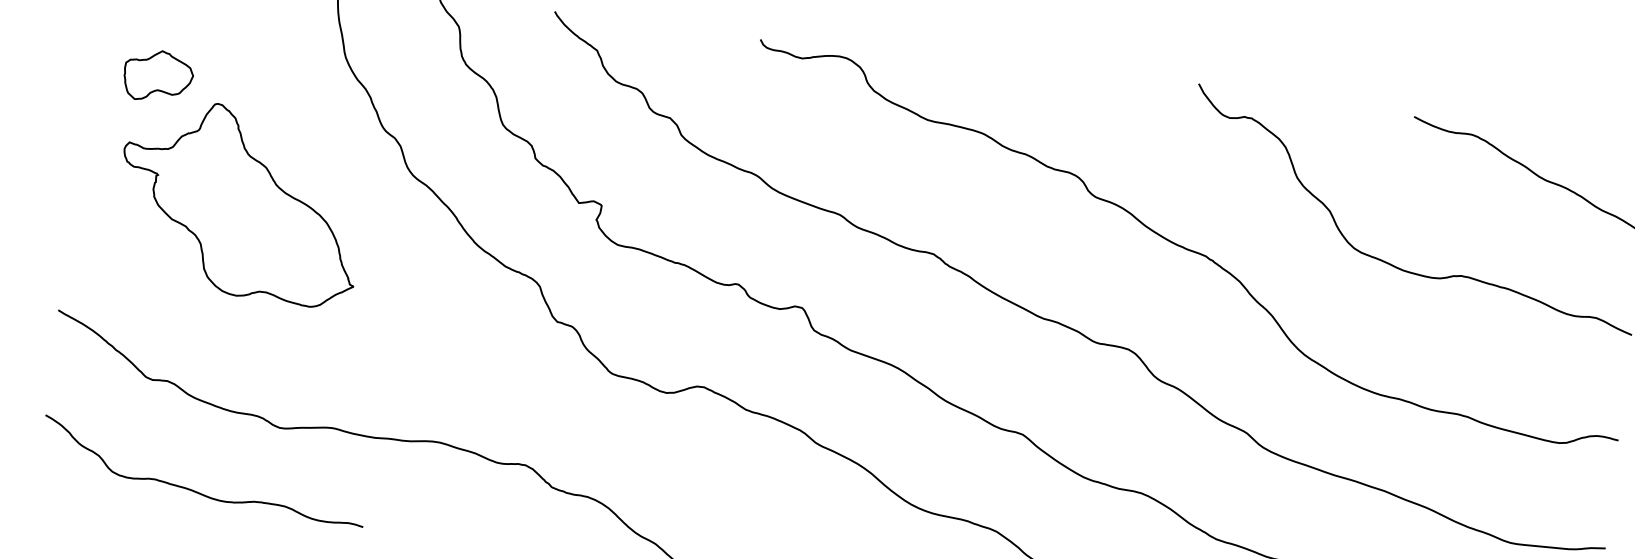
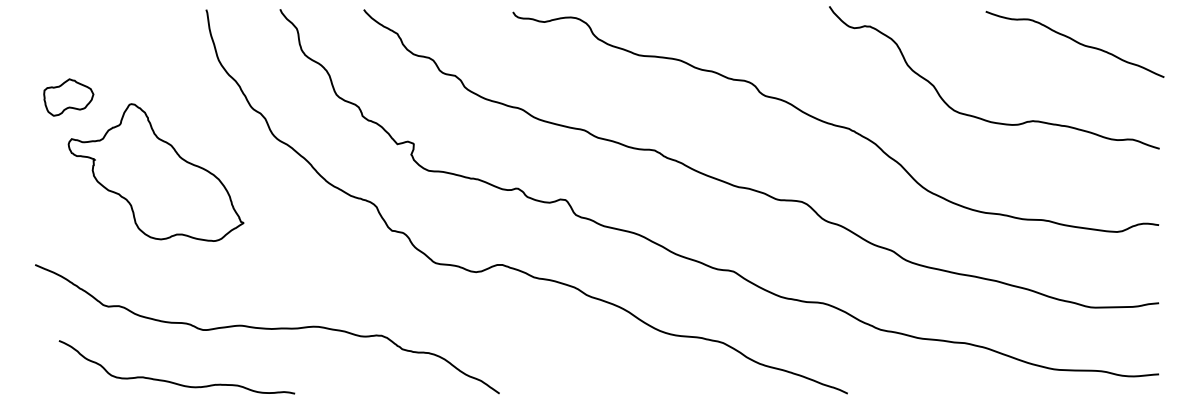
part: (158, 76) -> (68, 97), moved
curve: (195, 490) -> (172, 381), moved

